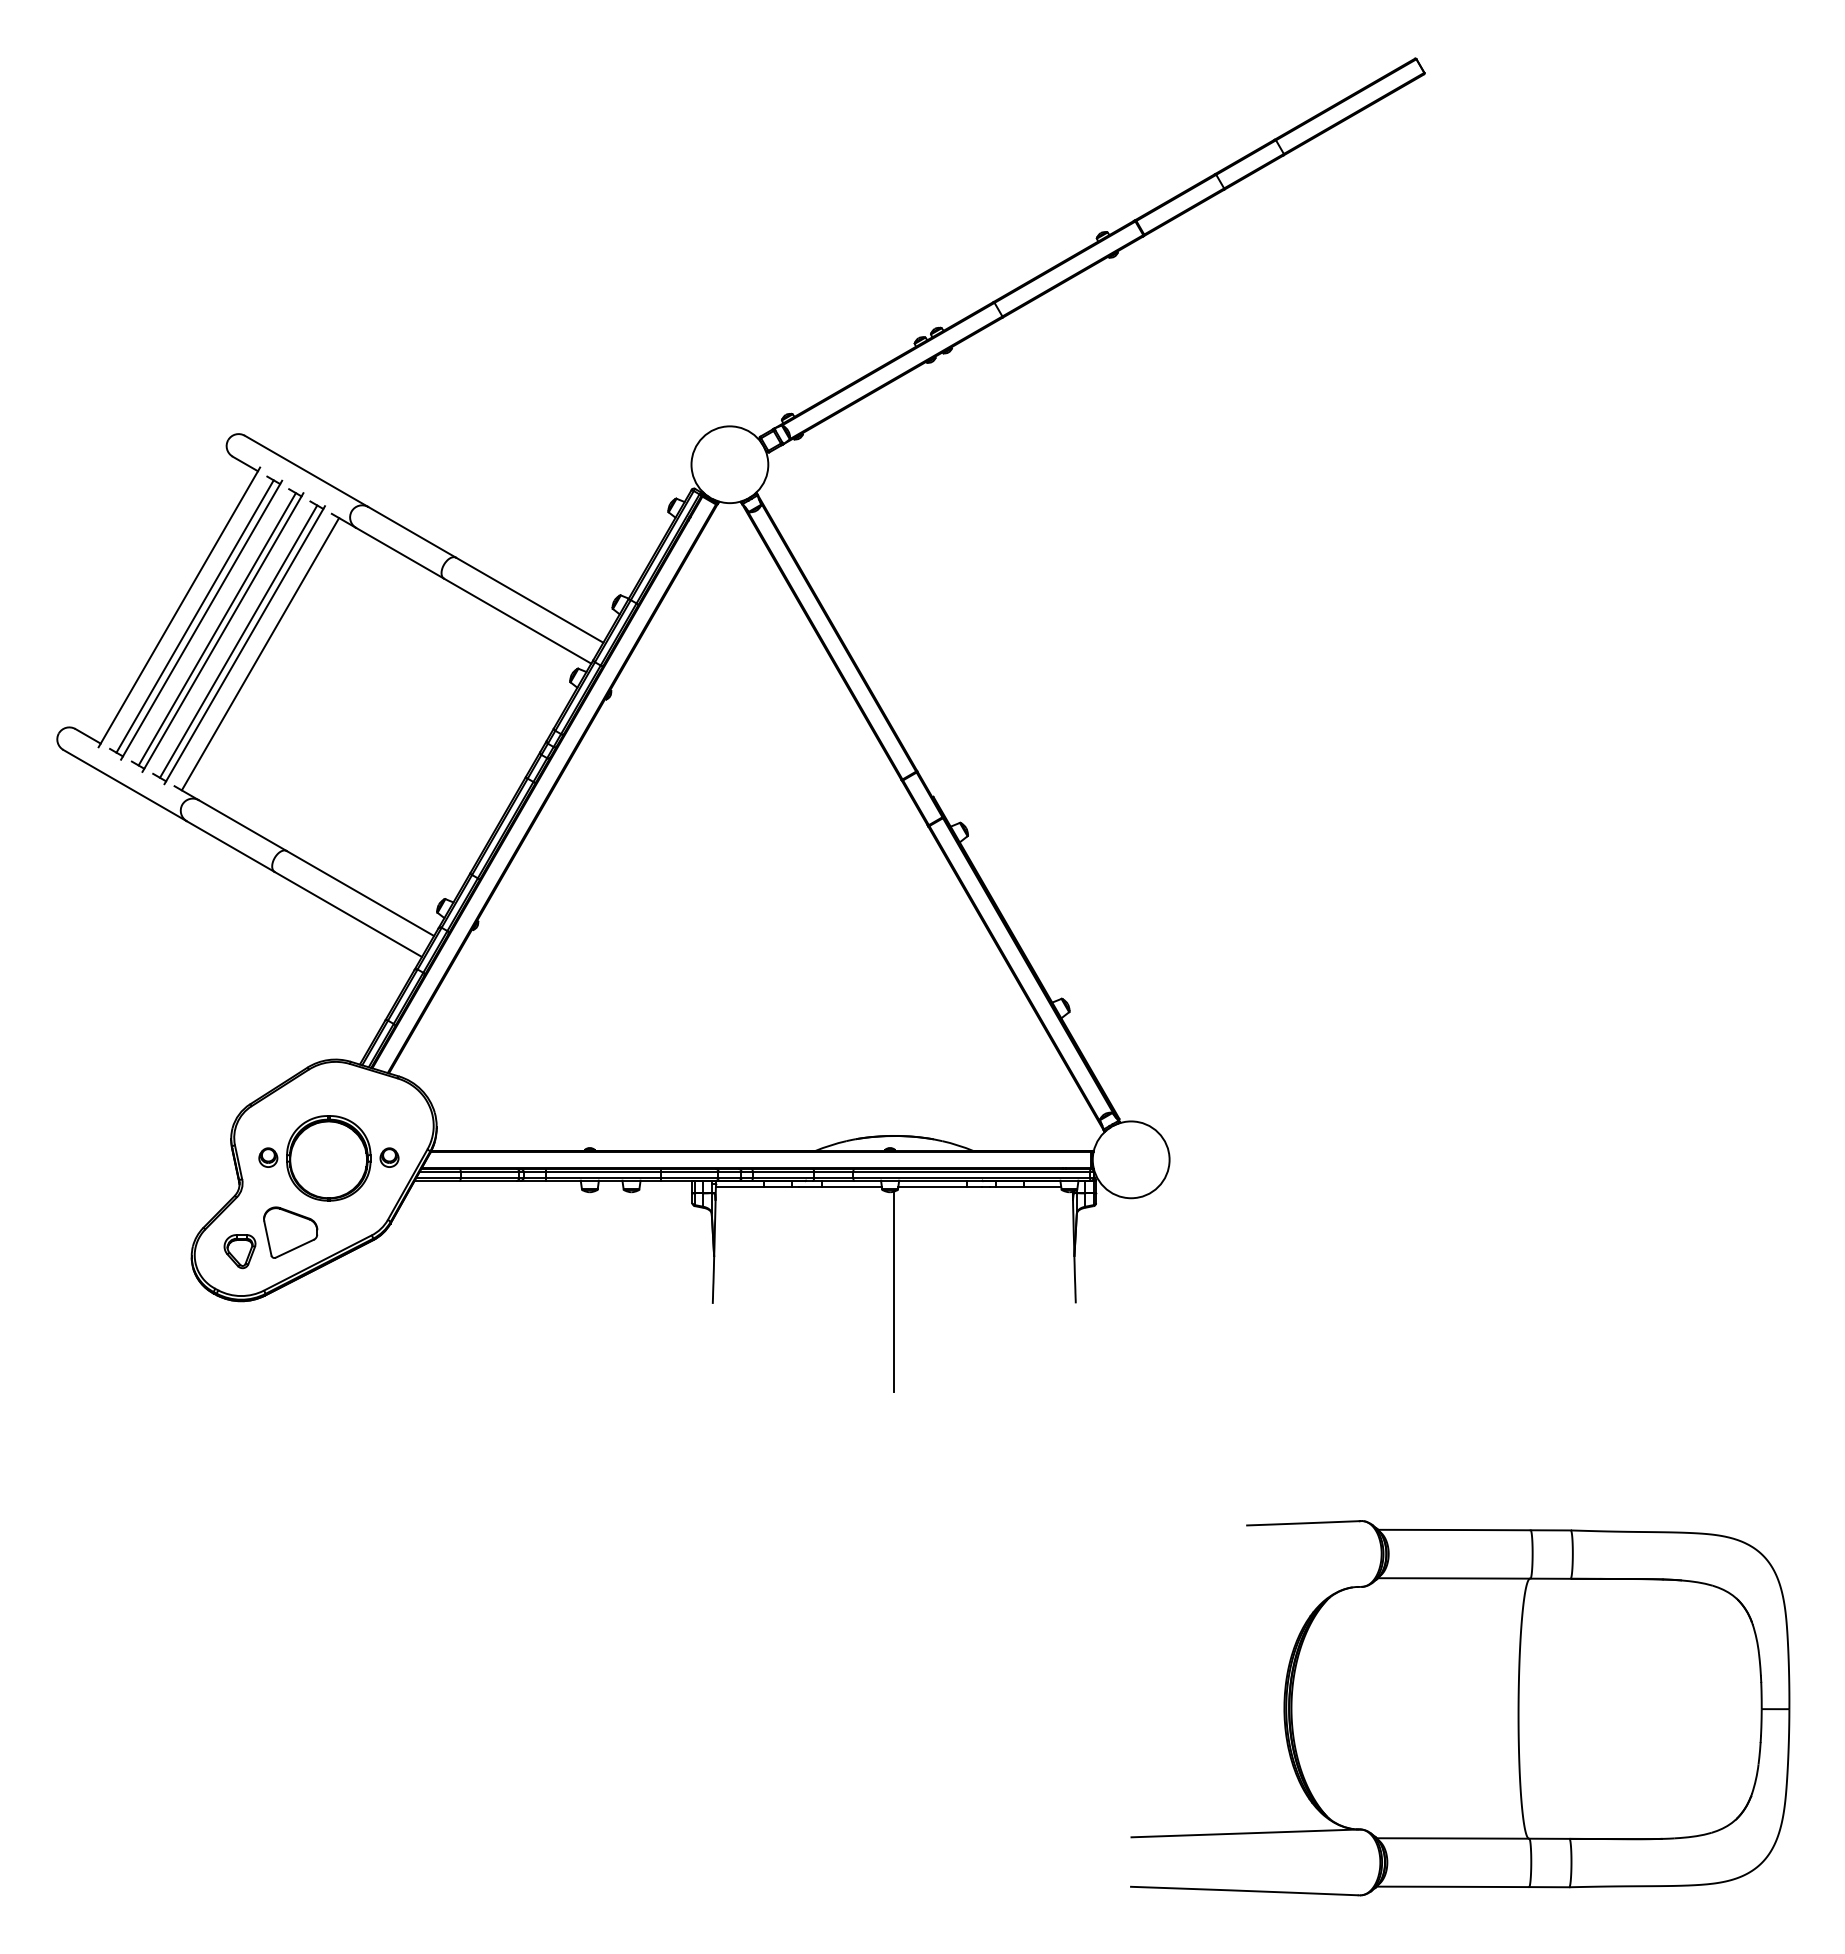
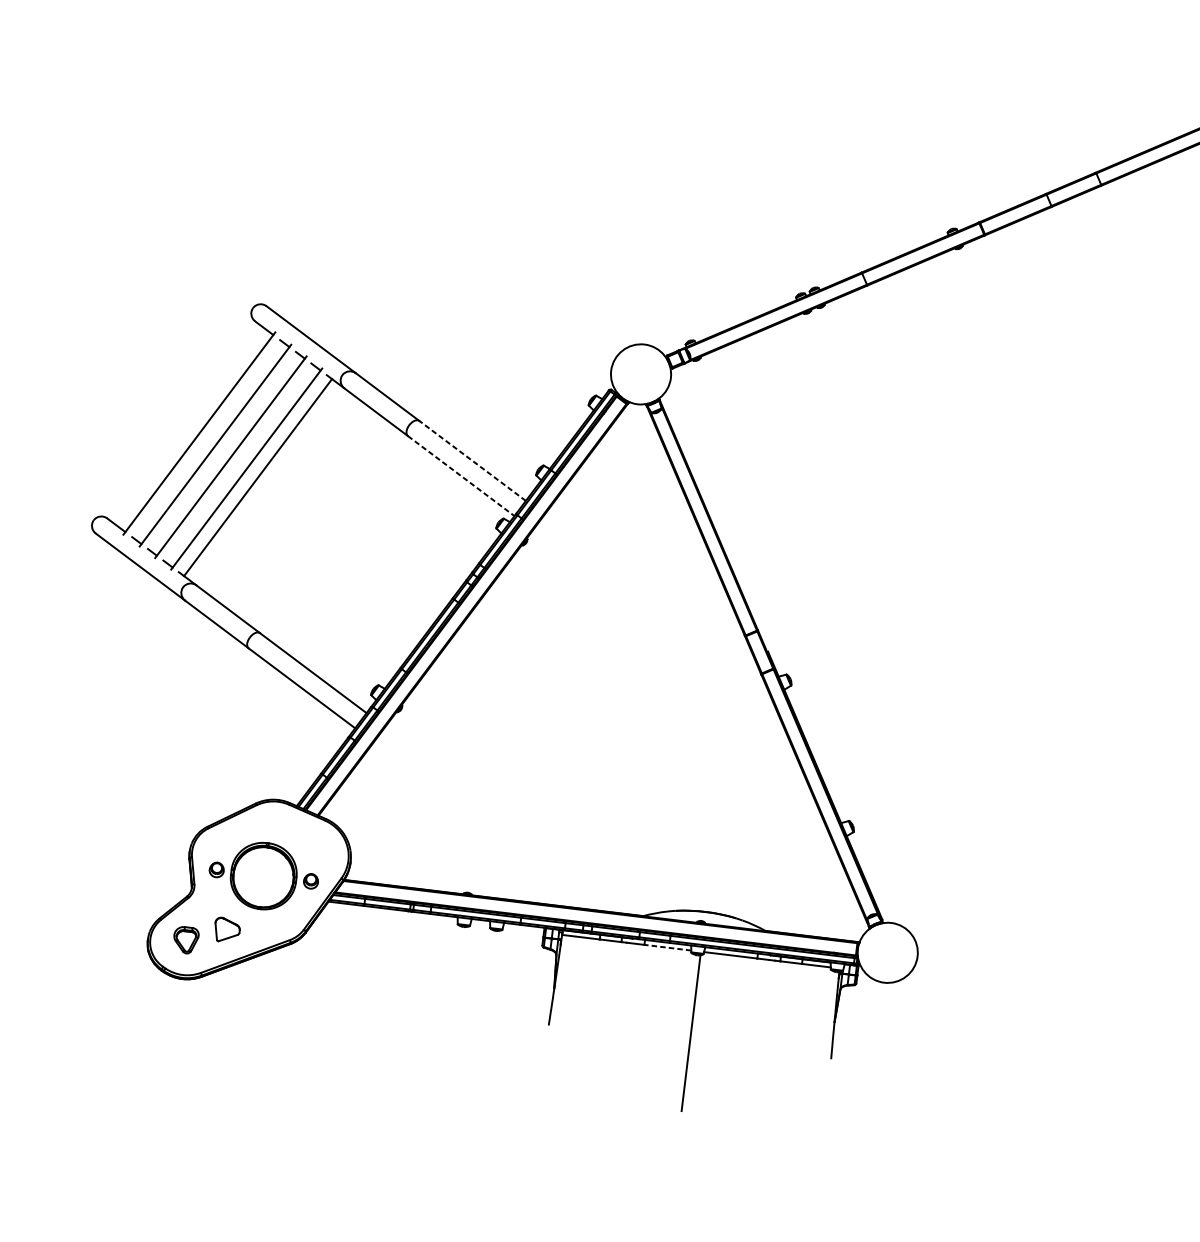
line: (529, 599) -> (472, 460), solid -> dashed
line: (194, 616) -> (210, 442), removed
line: (518, 621) -> (461, 476), solid -> dashed
line: (216, 629) -> (226, 454), removed
line: (238, 641) -> (242, 465), removed
line: (851, 1187) -> (667, 948), solid -> dashed
part: (290, 1232) -> (227, 930), size x0.6

